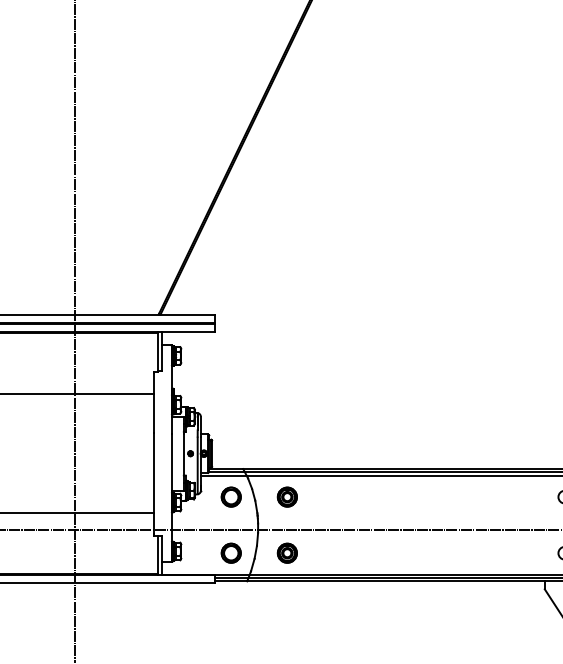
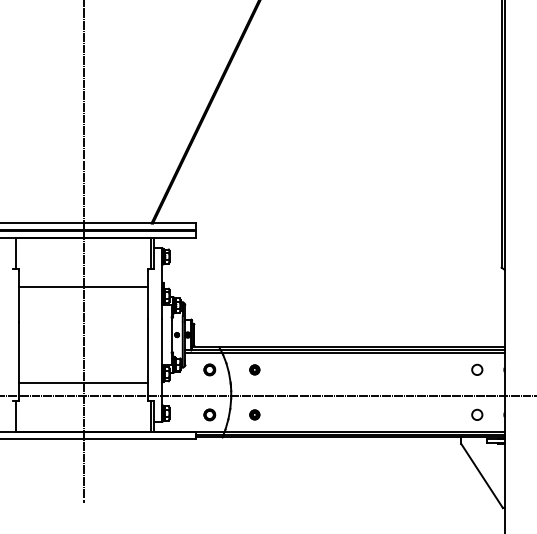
part: (231, 496) -> (209, 369), size x0.7
part: (287, 496) -> (254, 369), size x0.6
part: (231, 552) -> (209, 414), size x0.7
part: (287, 552) -> (254, 414), size x0.6

